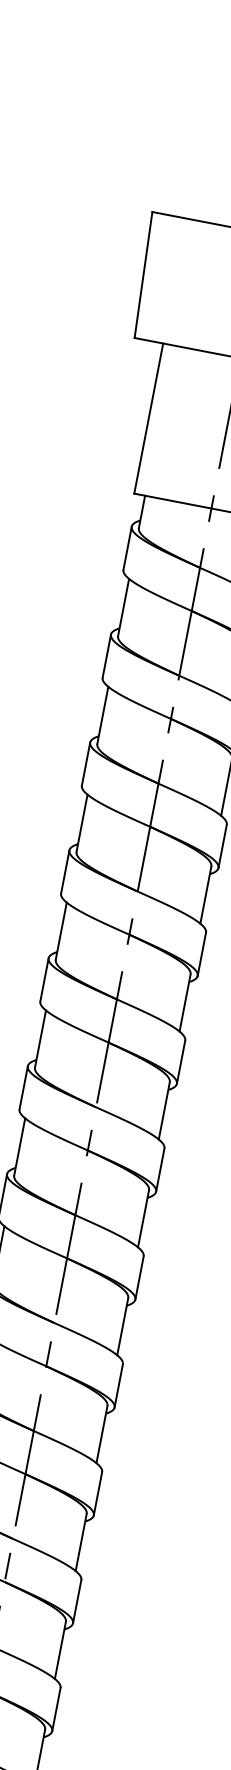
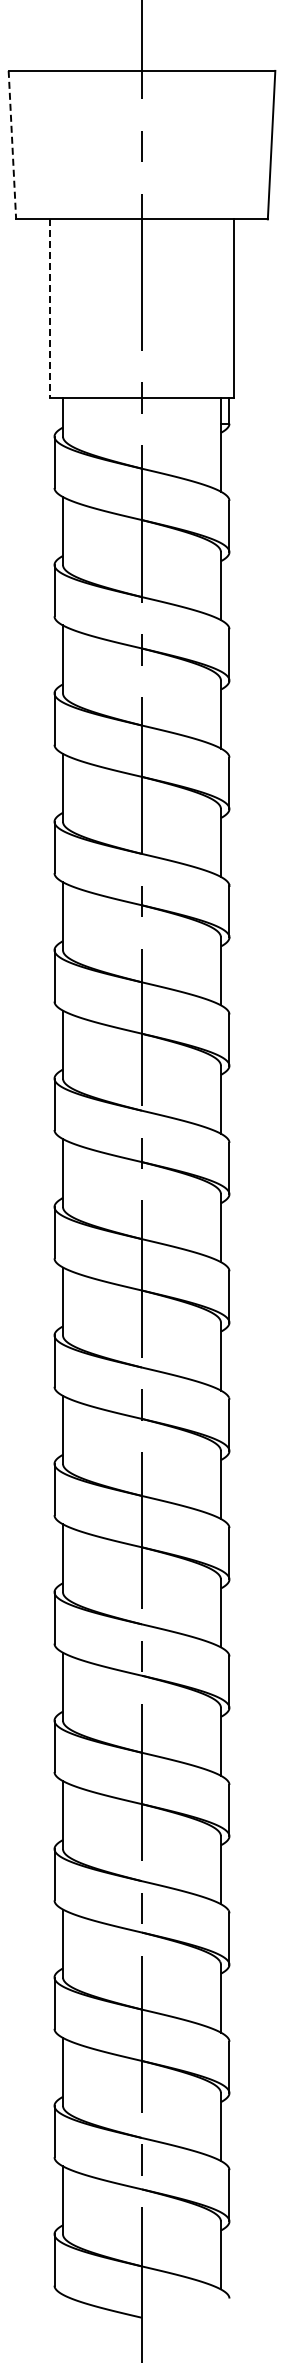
line: (143, 275) -> (12, 145), solid -> dashed
line: (148, 419) -> (50, 309), solid -> dashed

